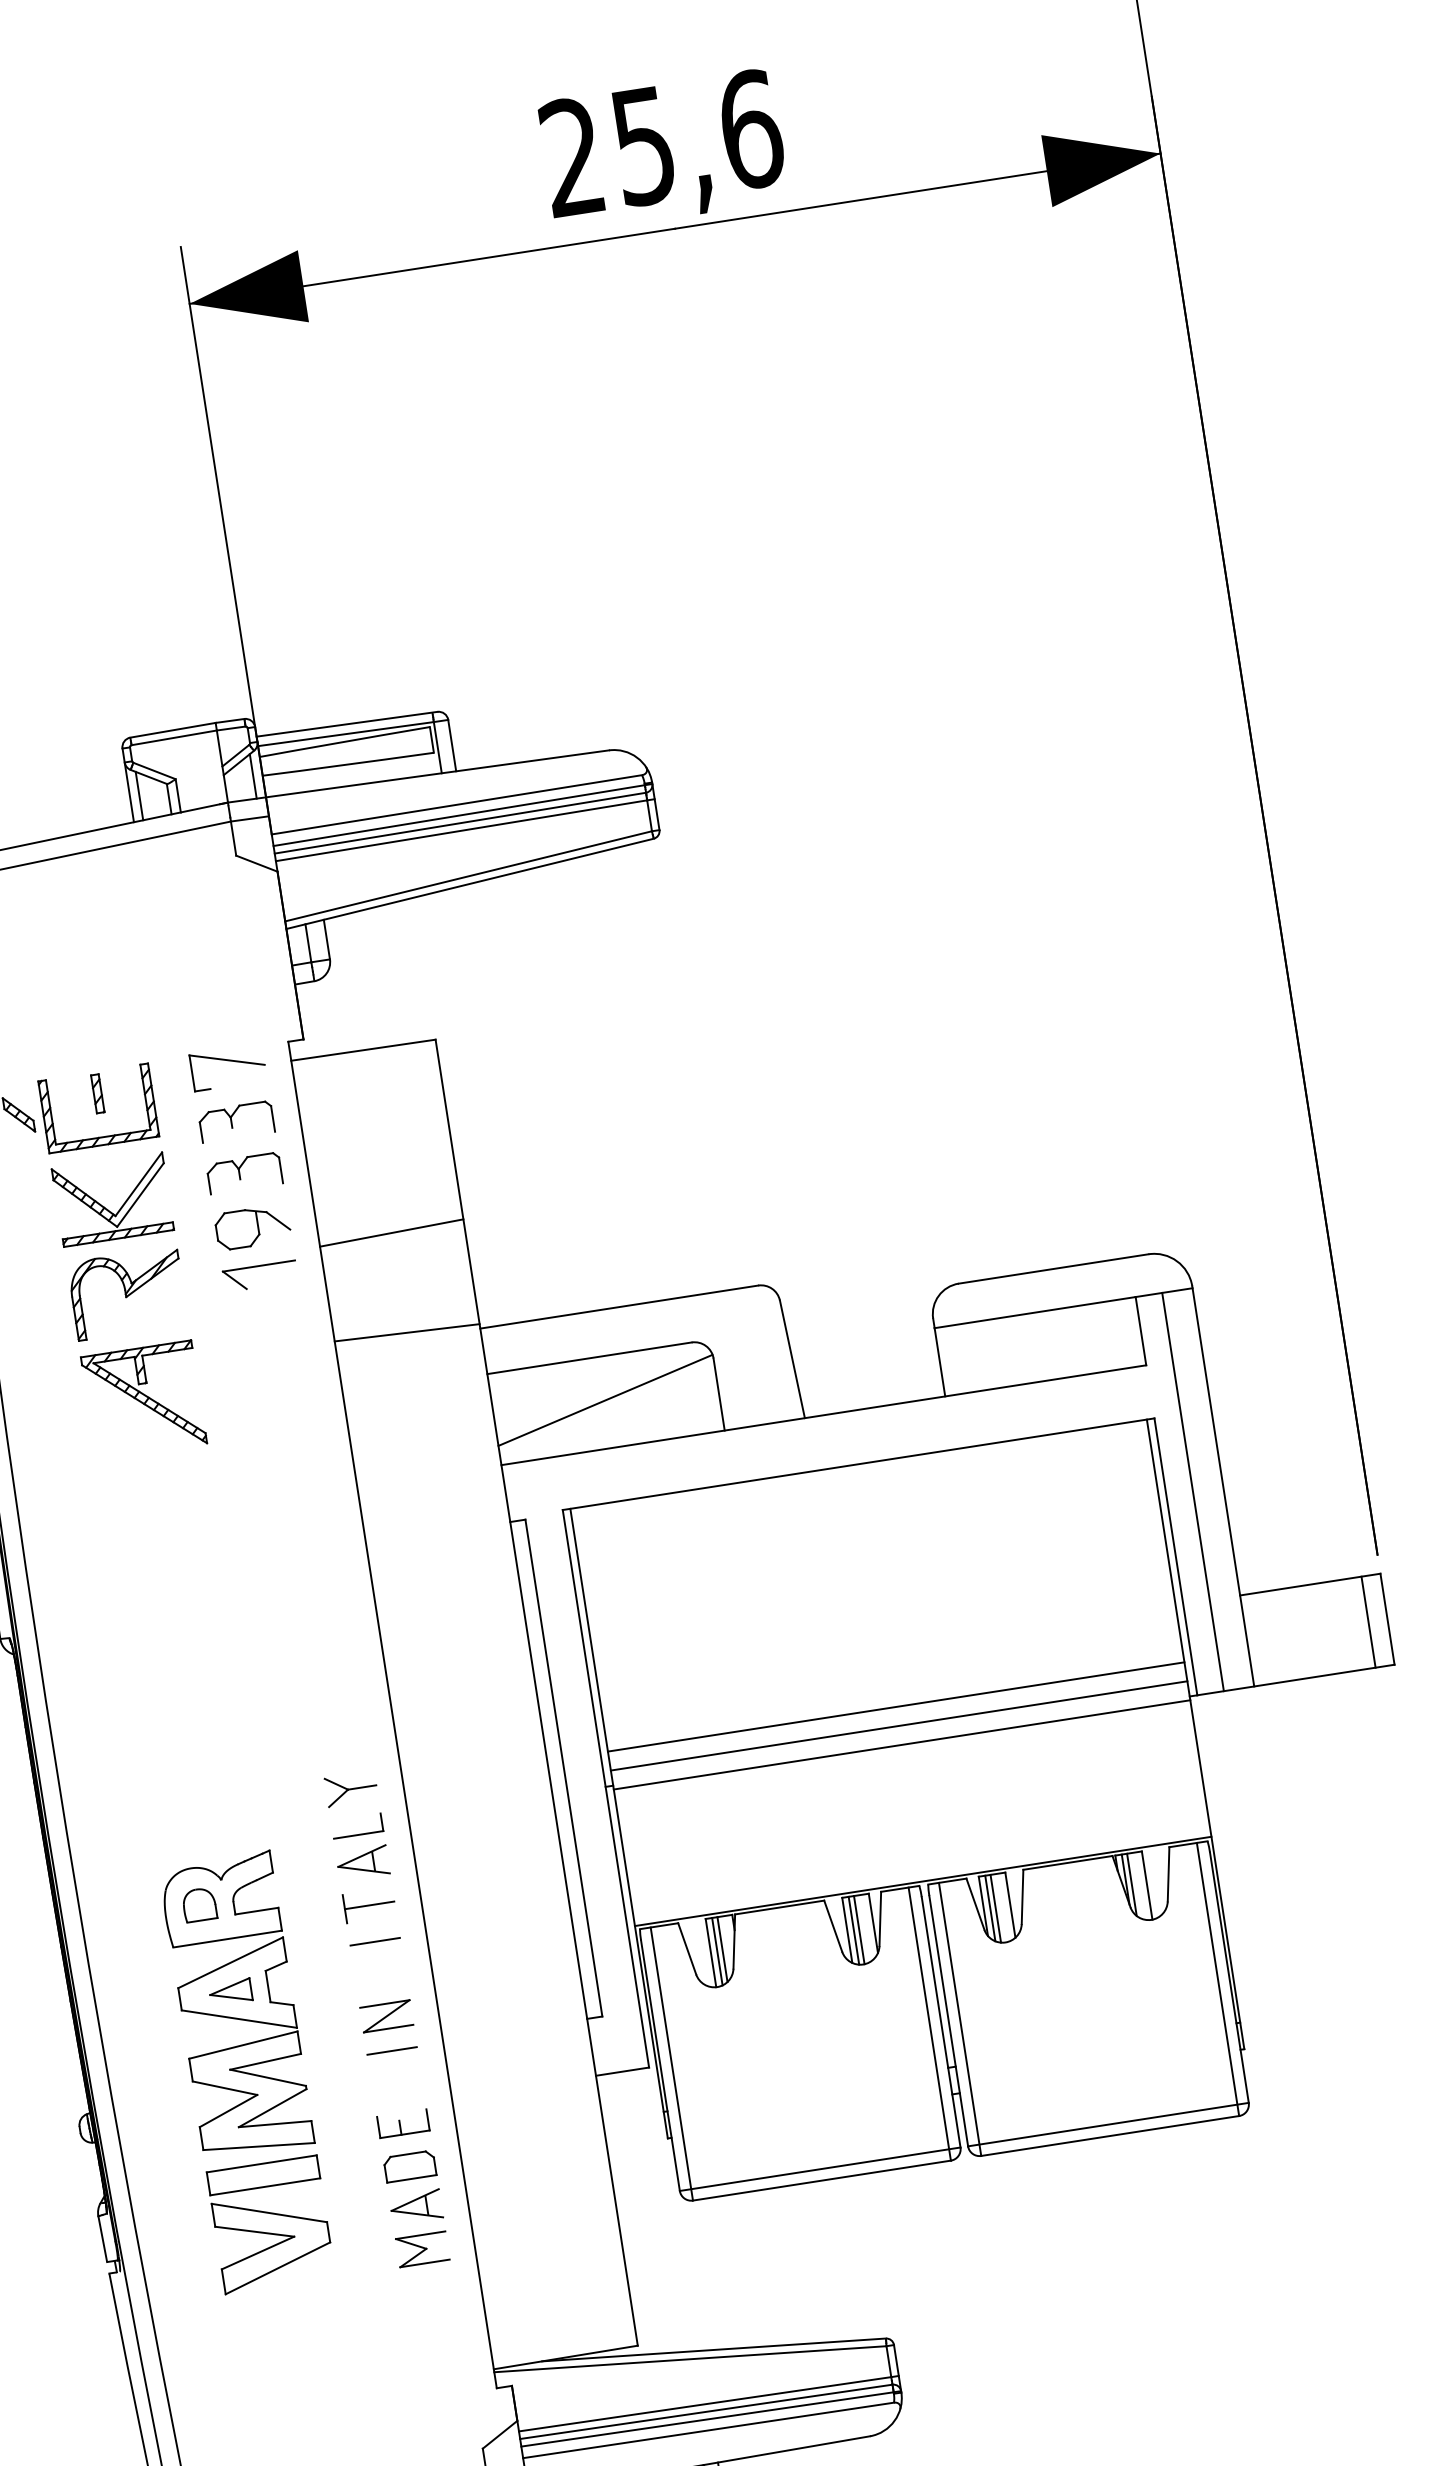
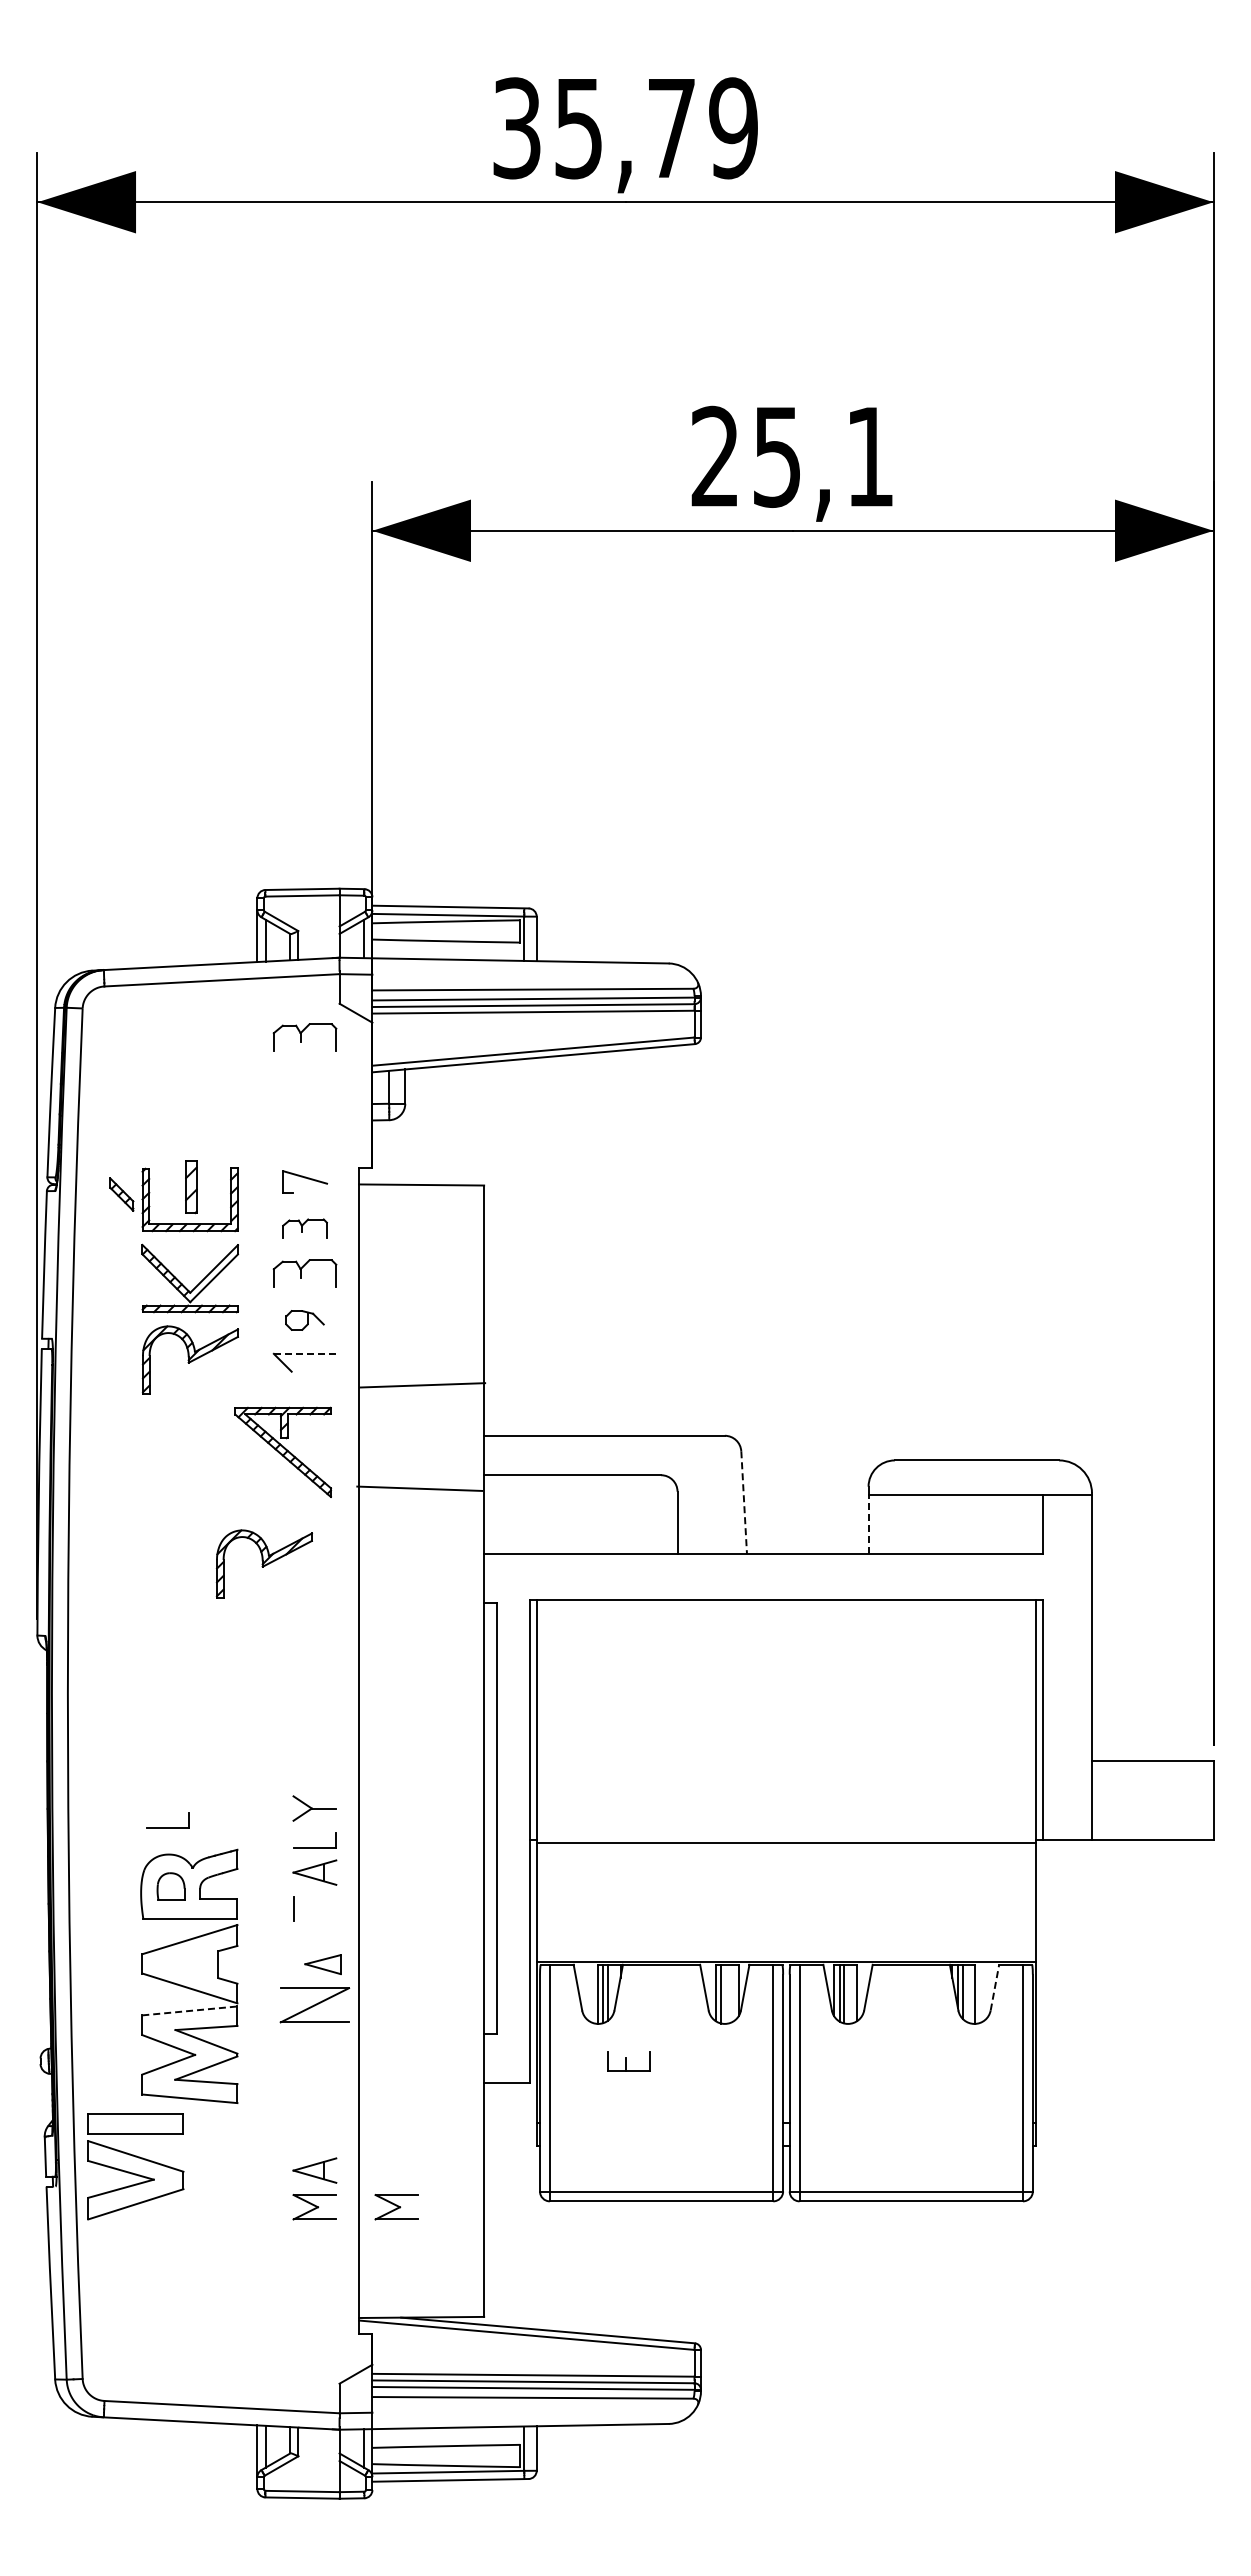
text: (751, 129) -> (870, 456), 25,6 -> 25,1
part: (201, 900) -> (304, 1037), added
part: (228, 1066) -> (305, 1181), size x0.7
part: (96, 1094) -> (190, 1187), size x1.6
part: (235, 1121) -> (304, 1228), size x0.7
part: (252, 1227) -> (304, 1320), size x0.6
line: (391, 1233) -> (422, 1385), moved
line: (258, 1265) -> (304, 1353), solid -> dashed
line: (406, 1332) -> (419, 1488), moved
line: (792, 1360) -> (744, 1503), solid -> dashed
line: (939, 1362) -> (868, 1524), solid -> dashed
part: (143, 1399) -> (282, 1451), moved
line: (605, 1399) -> (580, 1512), removed
line: (1192, 1491) -> (1065, 1666), removed
part: (248, 1515) -> (263, 1563), added
line: (1368, 1622) -> (1197, 1800), removed
line: (896, 1707) -> (786, 1810), removed
line: (899, 1725) -> (786, 1826), removed
part: (184, 1837) -> (167, 1827), added
line: (1169, 1874) -> (995, 1987), solid -> dashed
line: (369, 1905) -> (314, 1909), removed
line: (858, 1929) -> (725, 1993), removed
line: (374, 1941) -> (314, 1940), removed
part: (230, 1992) -> (322, 1964), moved
part: (386, 2016) -> (314, 2005), size x1.6
line: (242, 2044) -> (189, 2010), solid -> dashed
line: (391, 2051) -> (314, 2035), removed
part: (402, 2123) -> (628, 2061), moved
part: (409, 2165) -> (314, 2134), removed
part: (270, 2224) -> (135, 2166), moved
part: (517, 2235) -> (396, 2207), added

